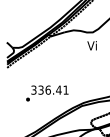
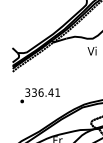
text: (46, 93) -> (39, 95), moved

